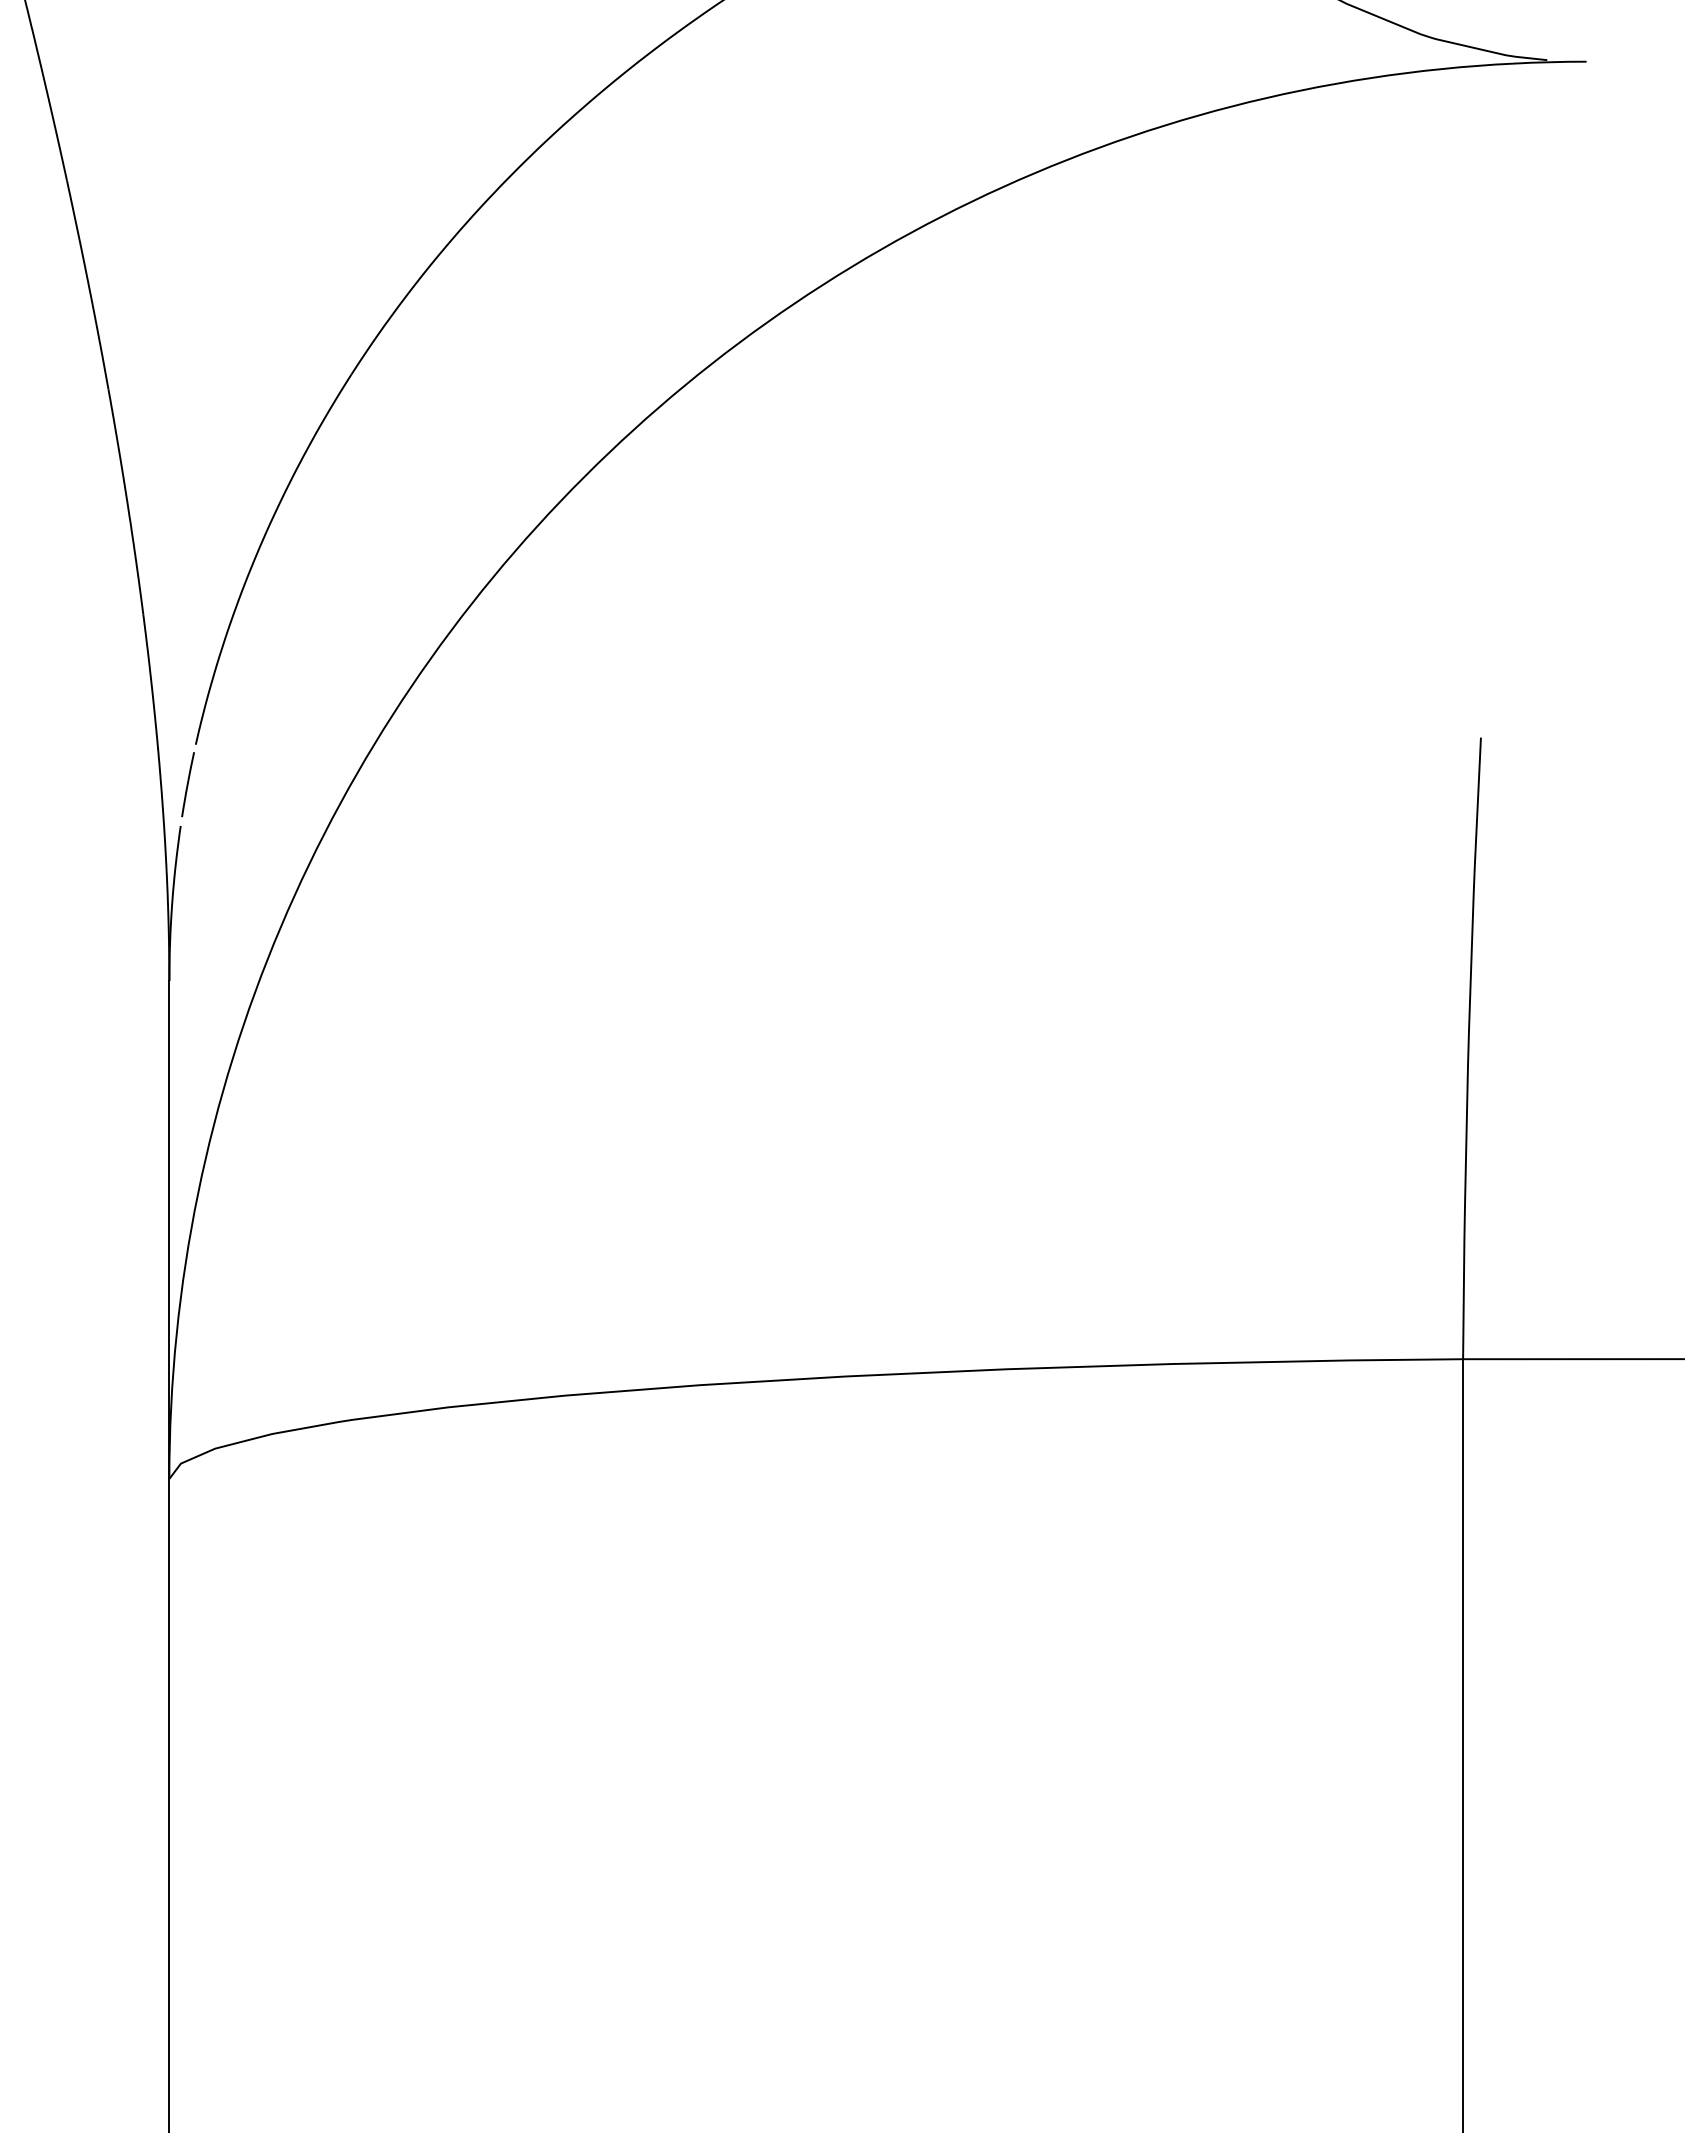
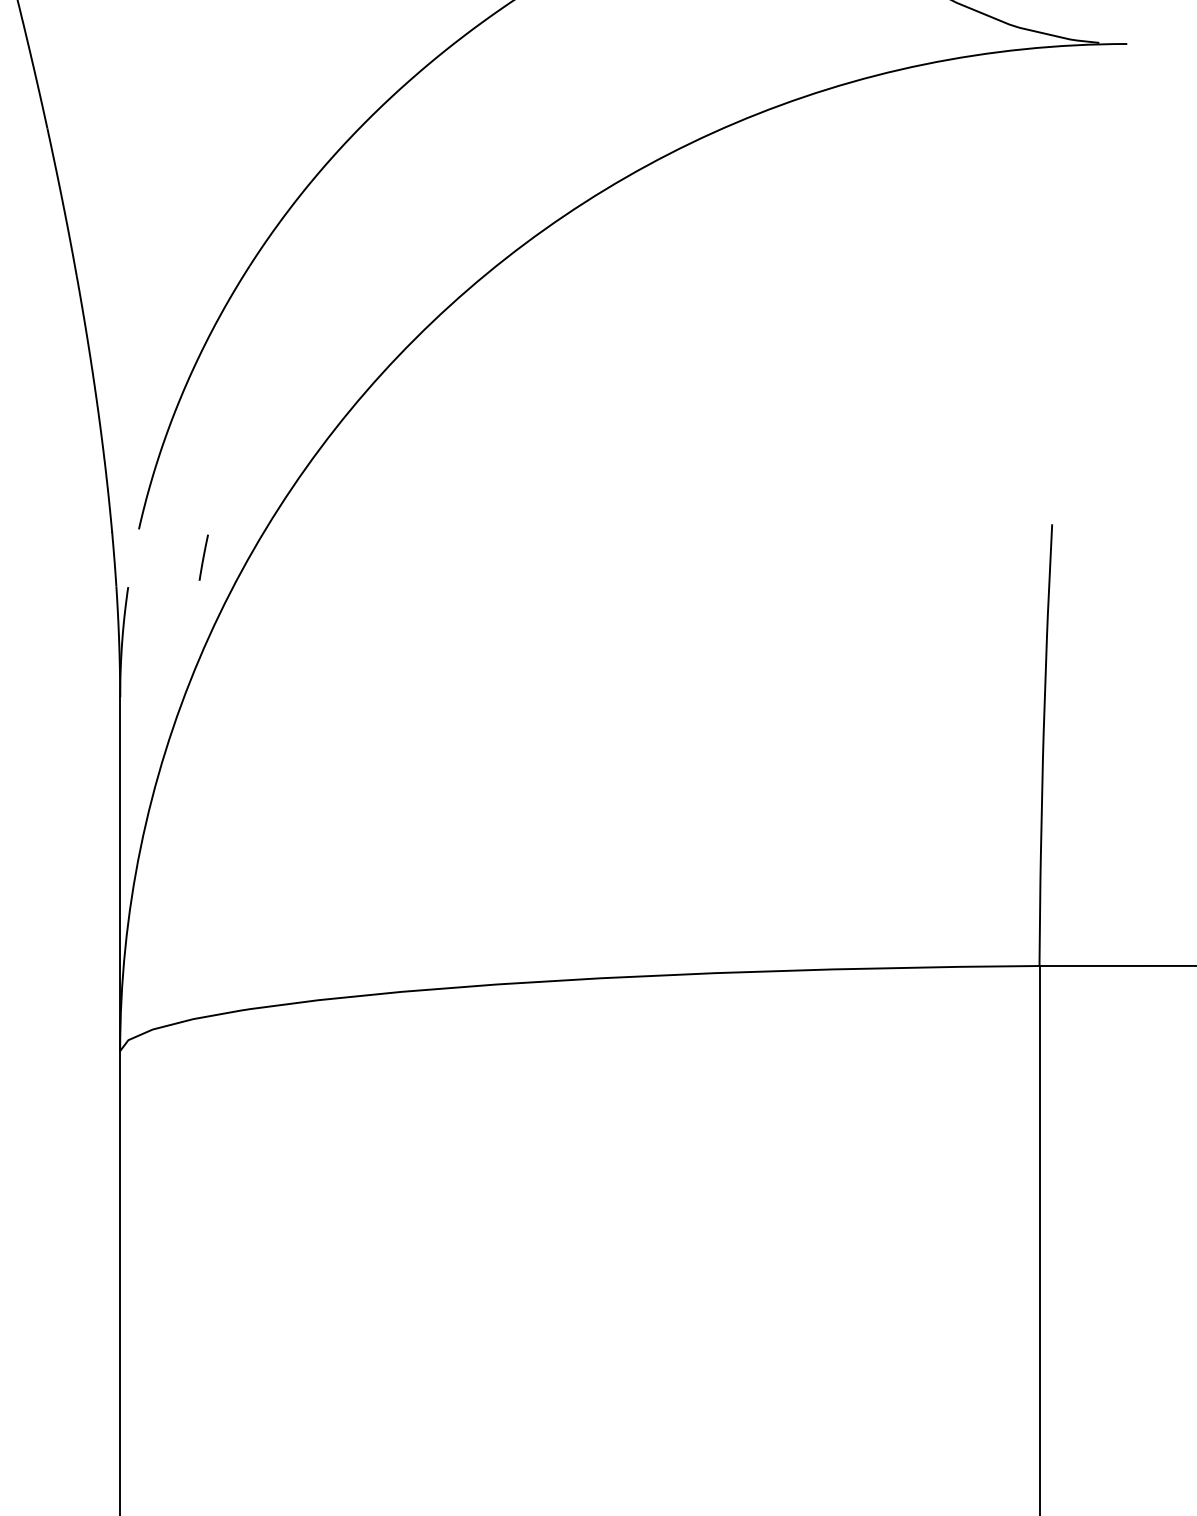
line: (187, 784) -> (203, 557), moved

